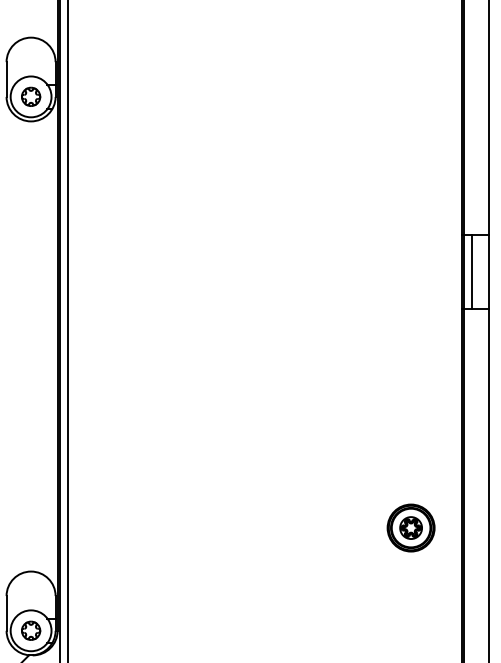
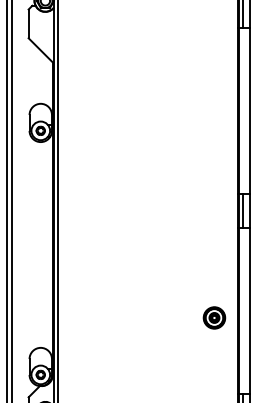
part: (411, 527) -> (214, 317), moved

